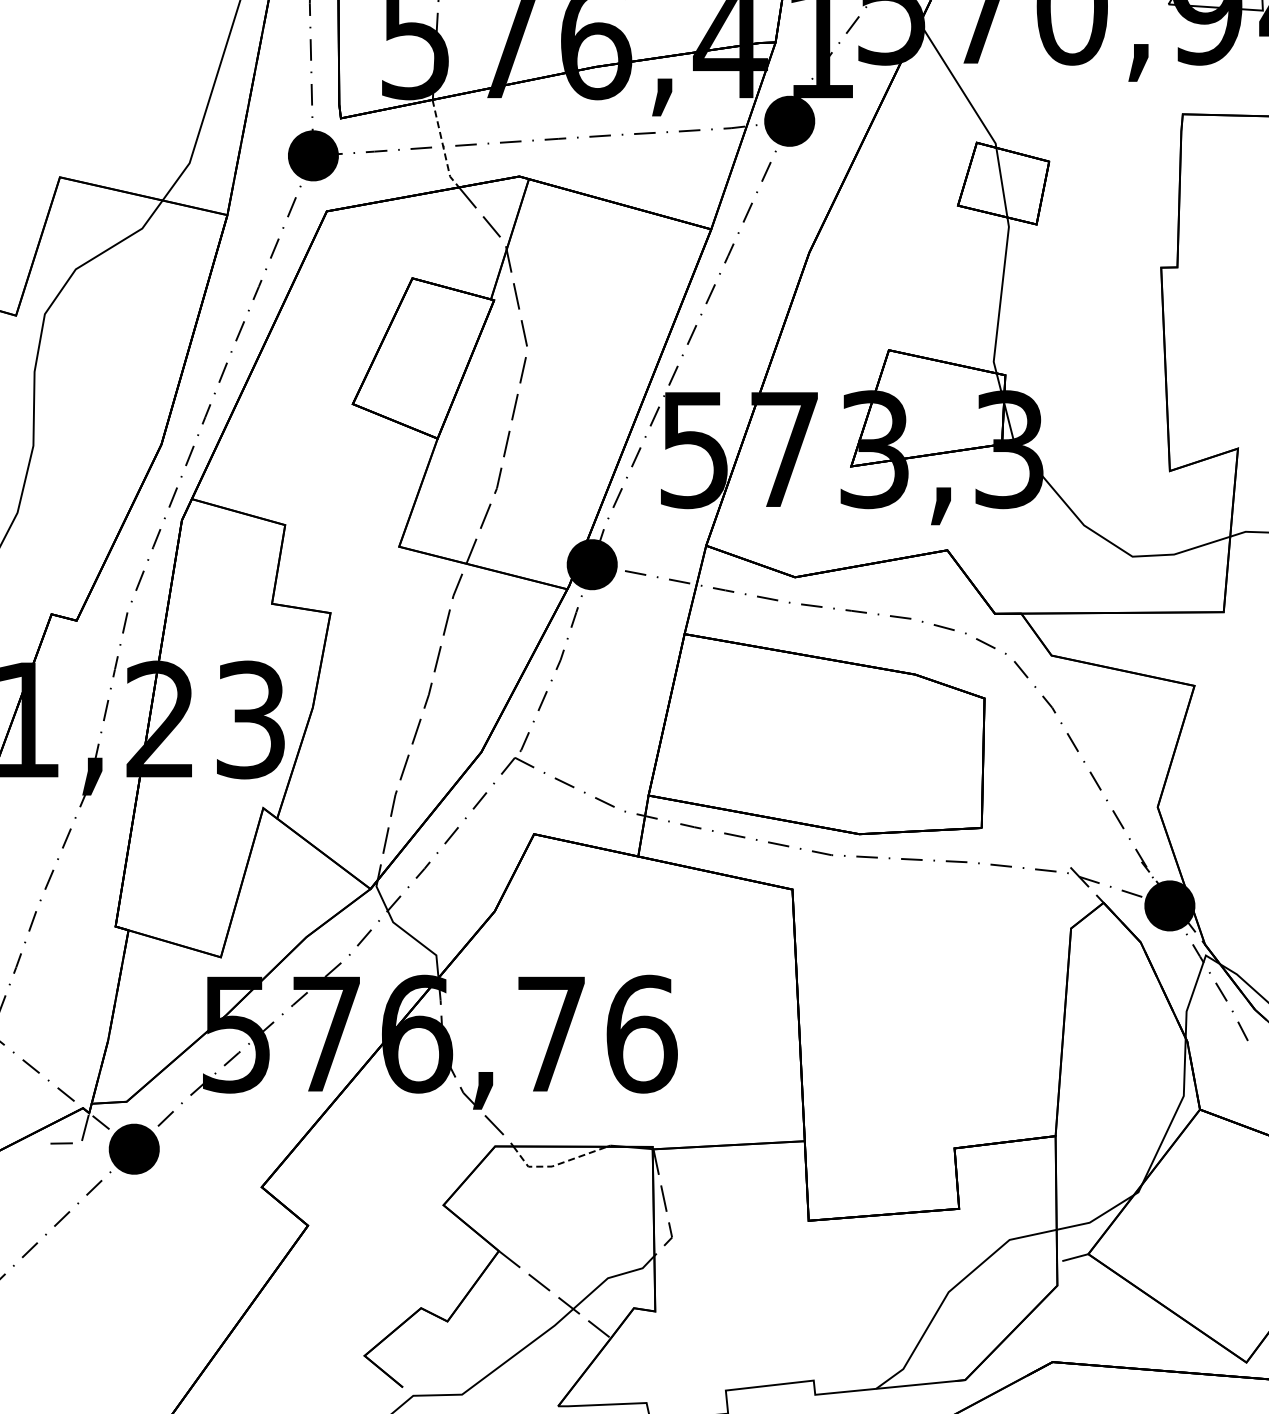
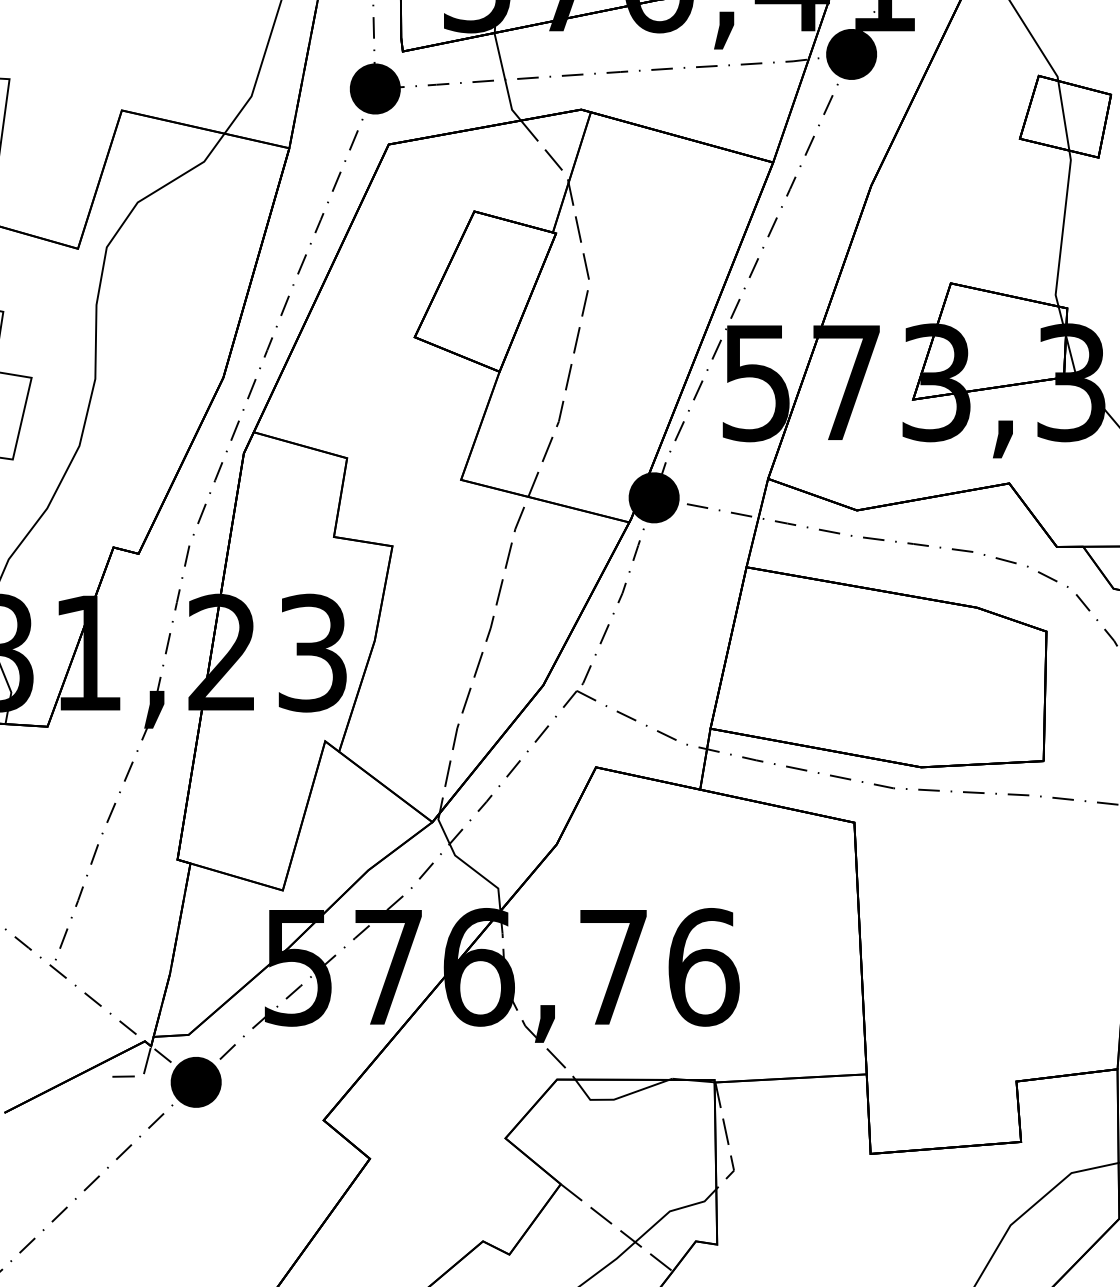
line: (442, 144) -> (504, 77), dashed -> solid
line: (555, 1165) -> (617, 1098), dashed -> solid

